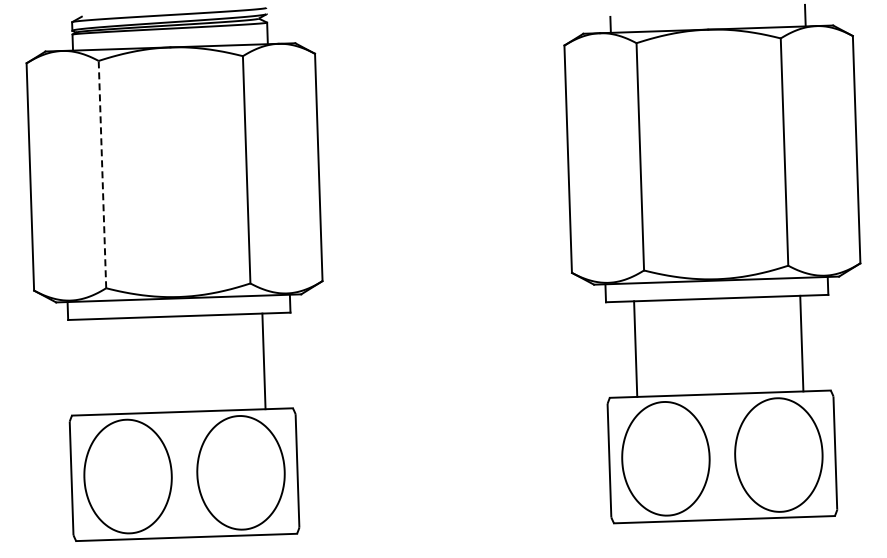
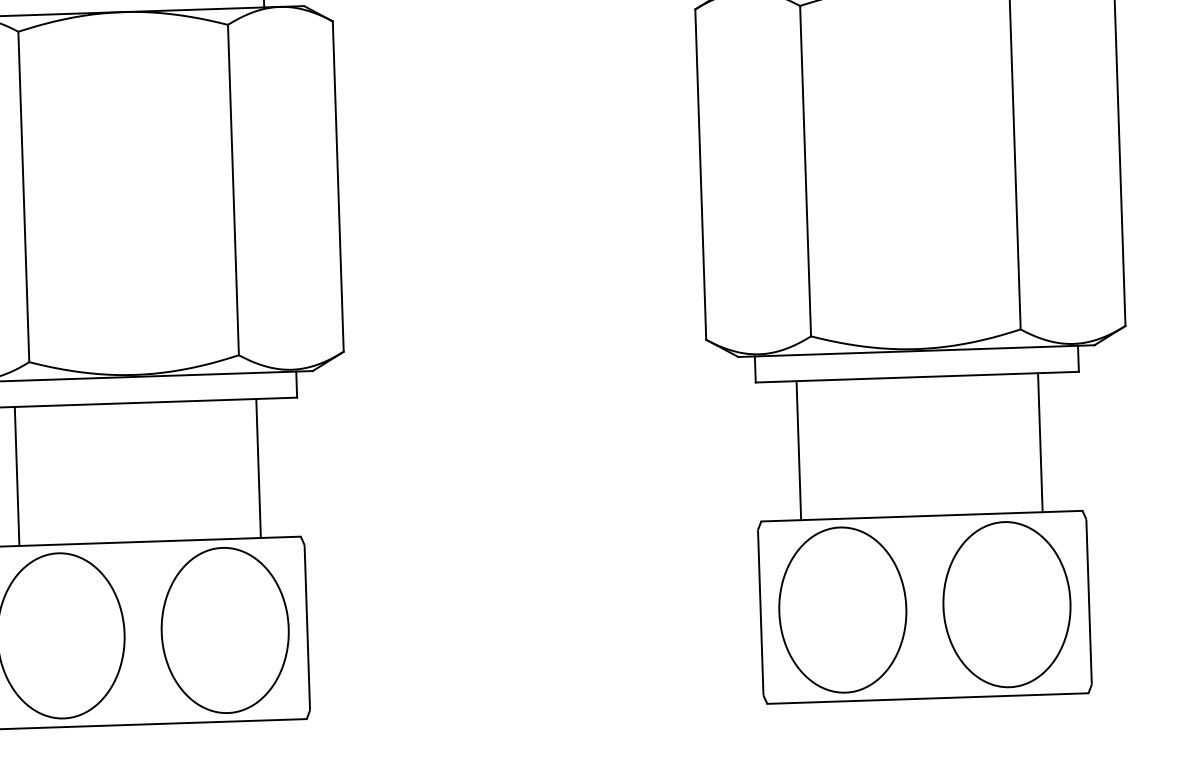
line: (102, 174) -> (23, 196), dashed -> solid
line: (97, 366) -> (16, 475), added

